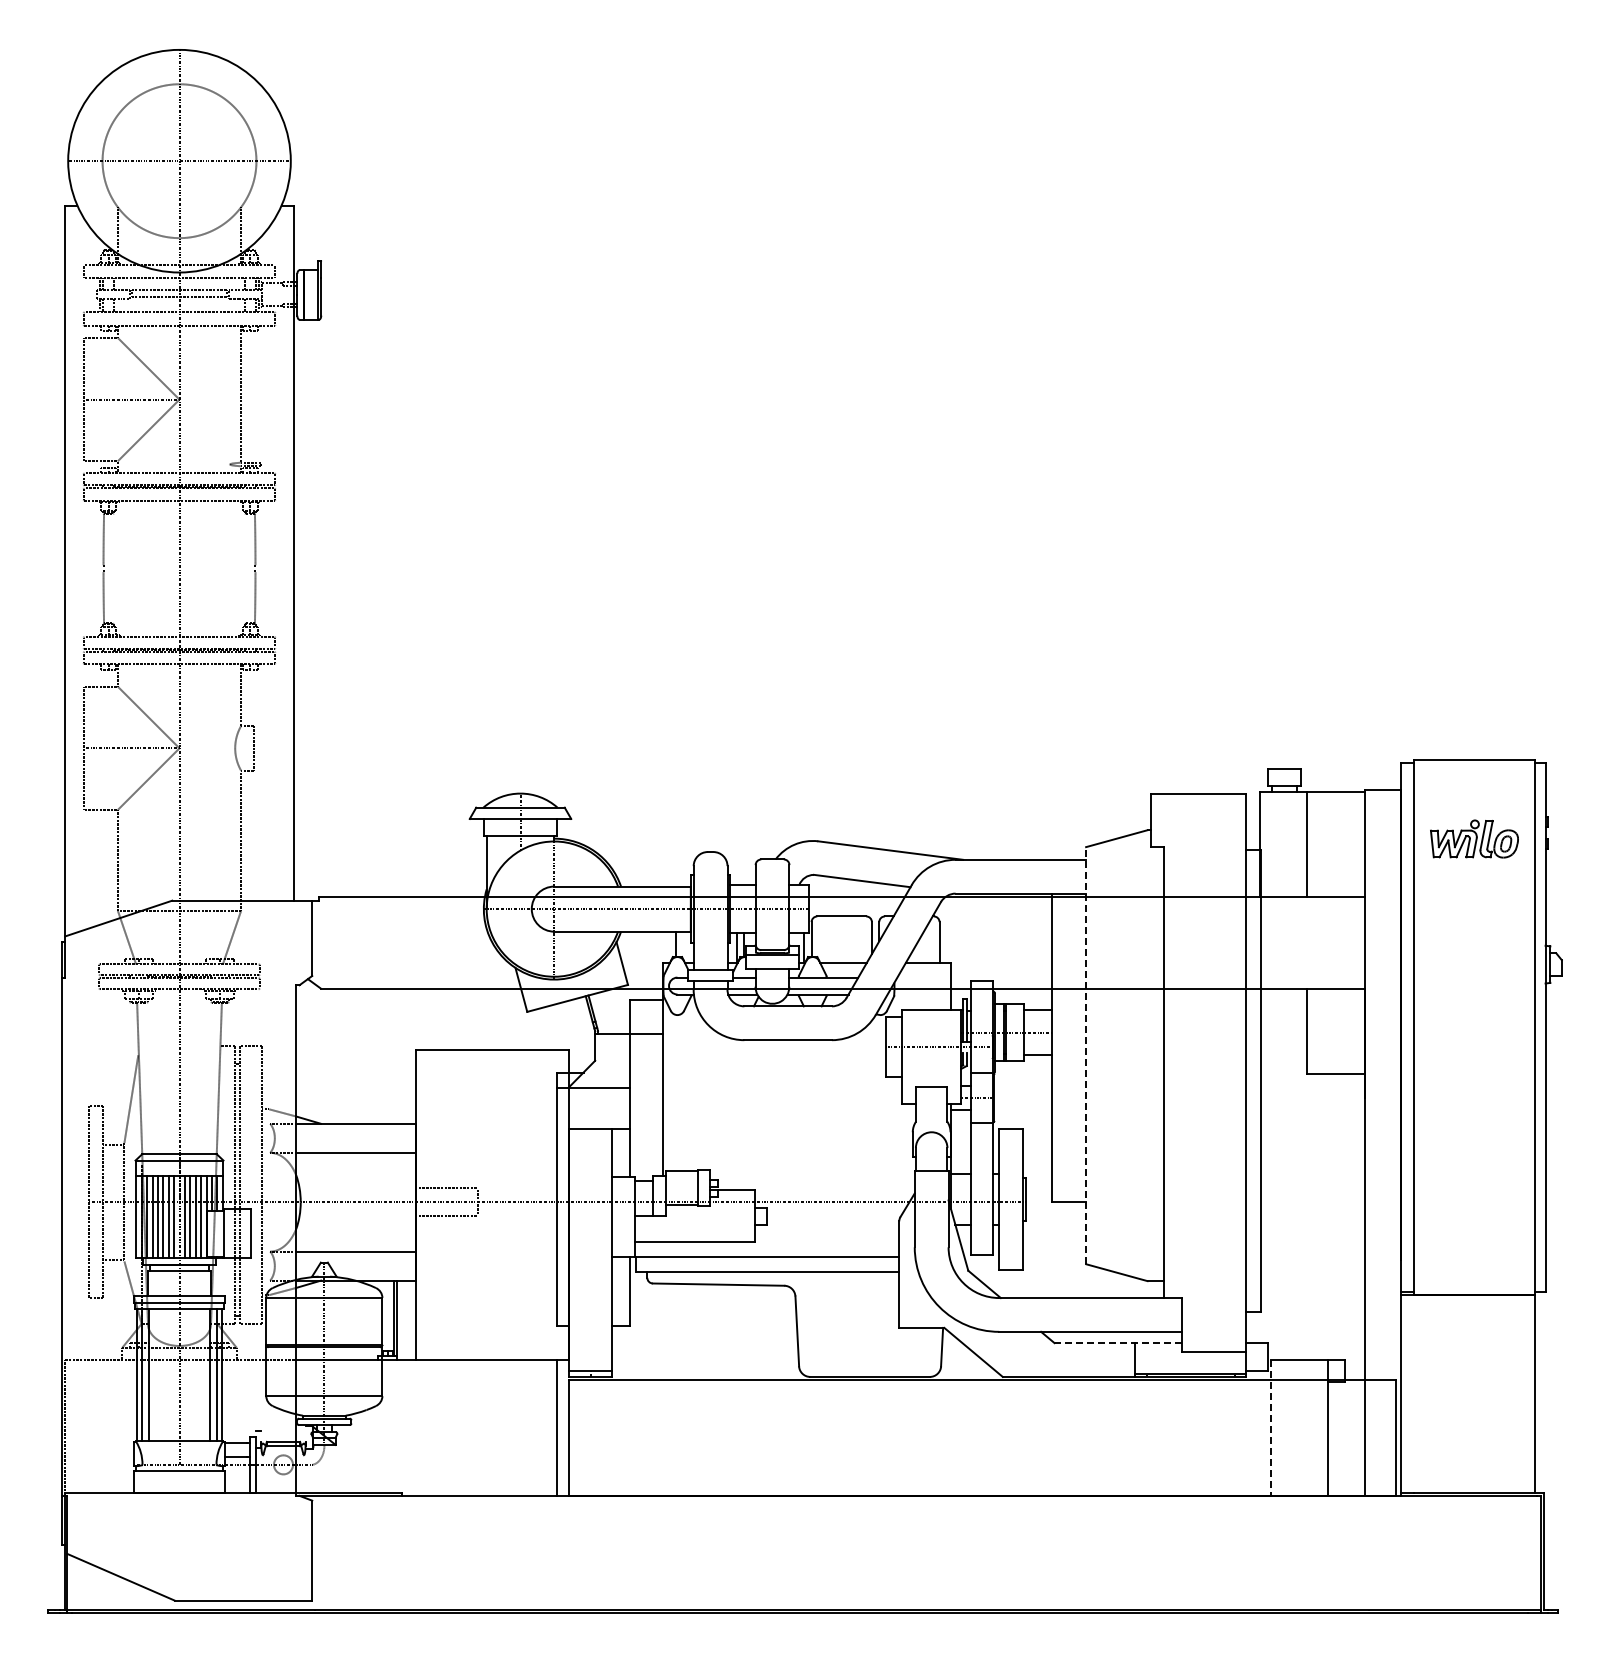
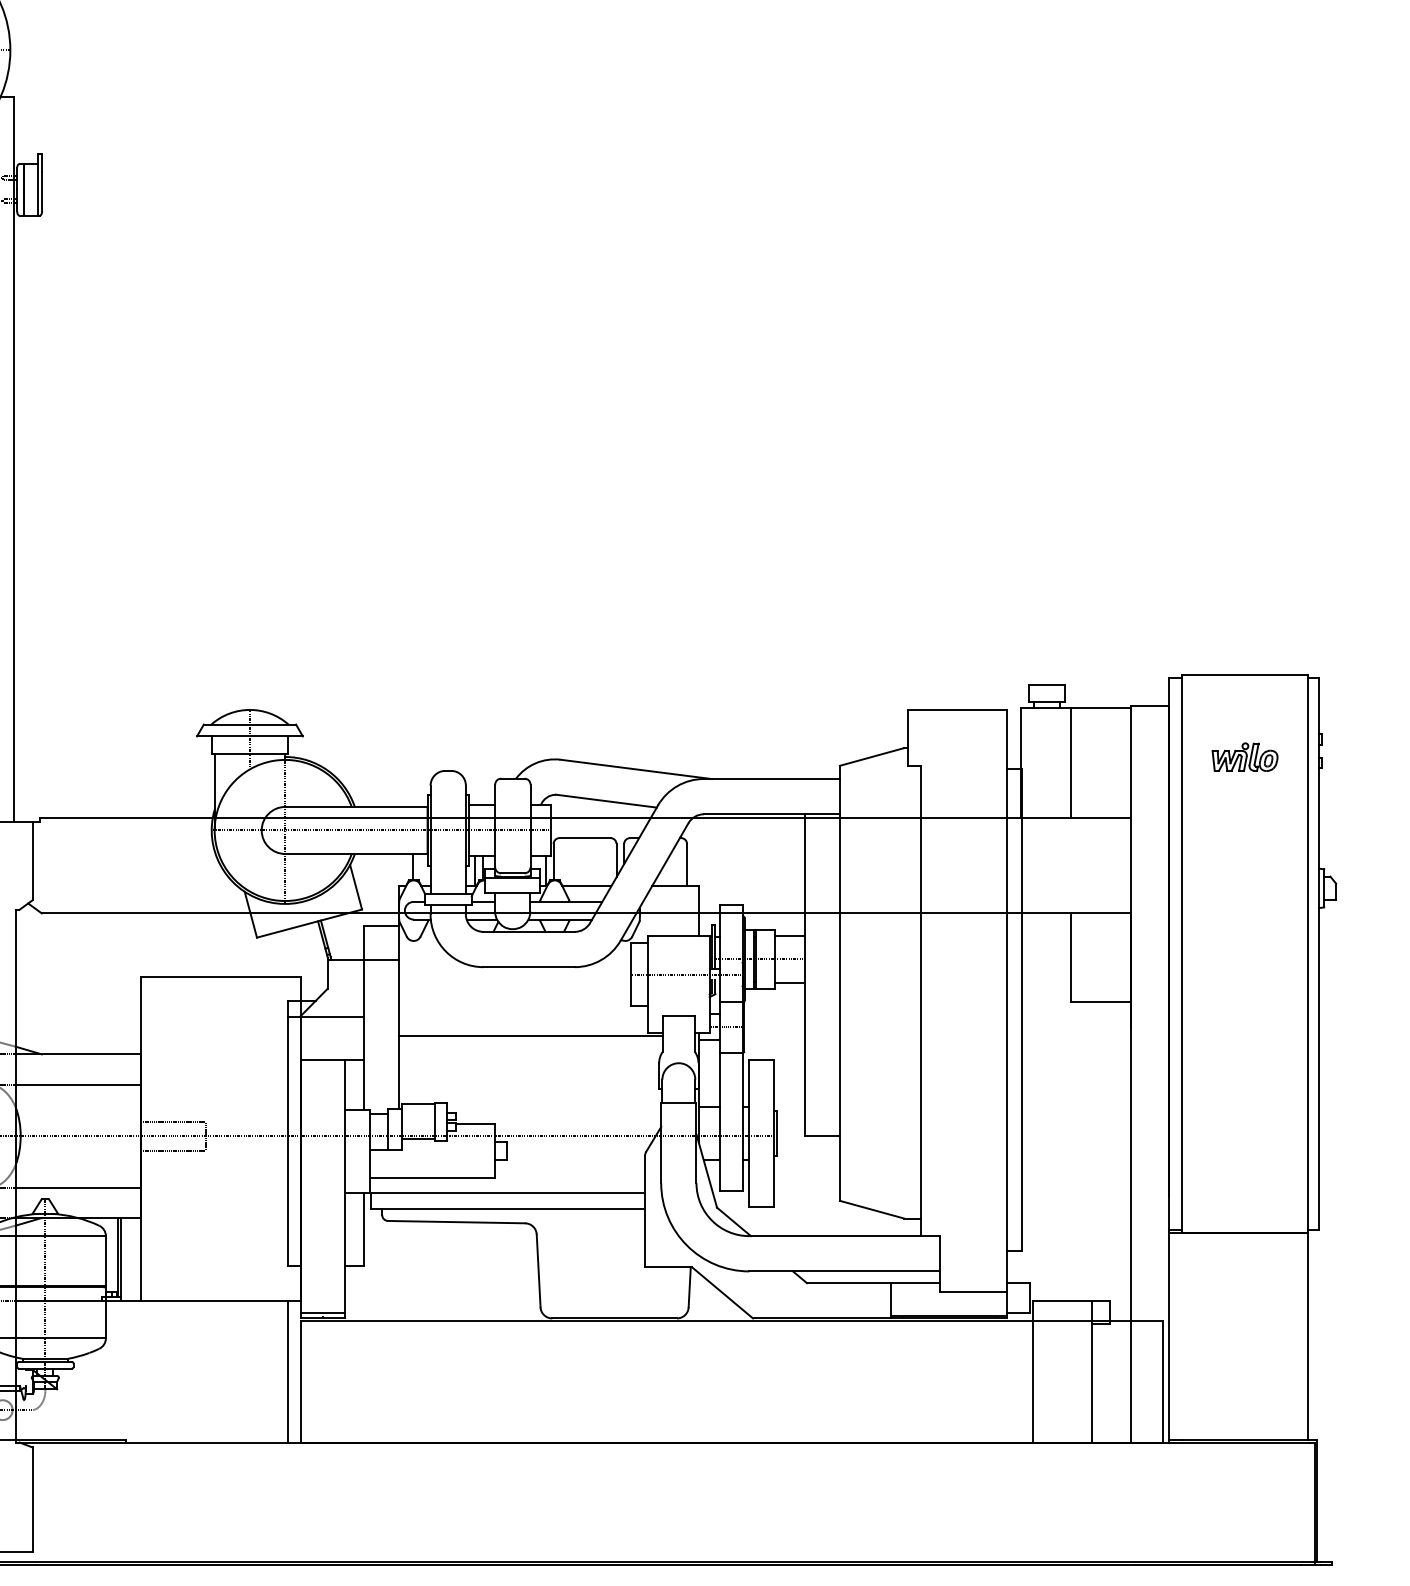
part: (1474, 838) -> (1245, 756), size x0.71
line: (1086, 1055) -> (840, 983), dashed -> solid
line: (789, 1106) -> (530, 1036), added
line: (1118, 1343) -> (873, 1283), dashed -> solid
line: (1271, 1427) -> (1033, 1371), dashed -> solid

